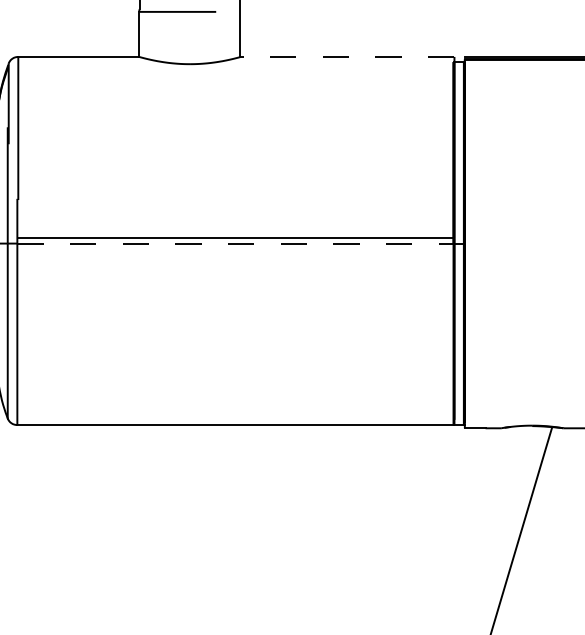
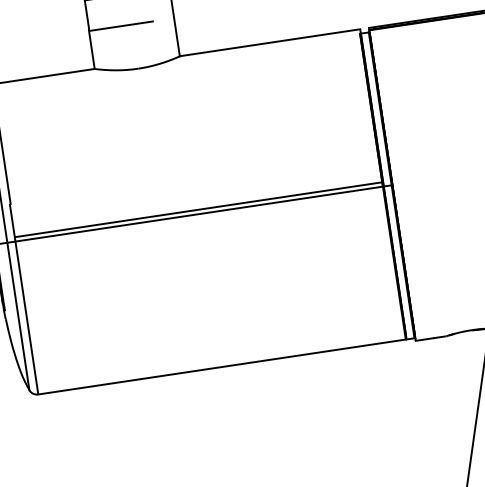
line: (347, 56) -> (270, 42), dashed -> solid
line: (241, 243) -> (204, 213), dashed -> solid

